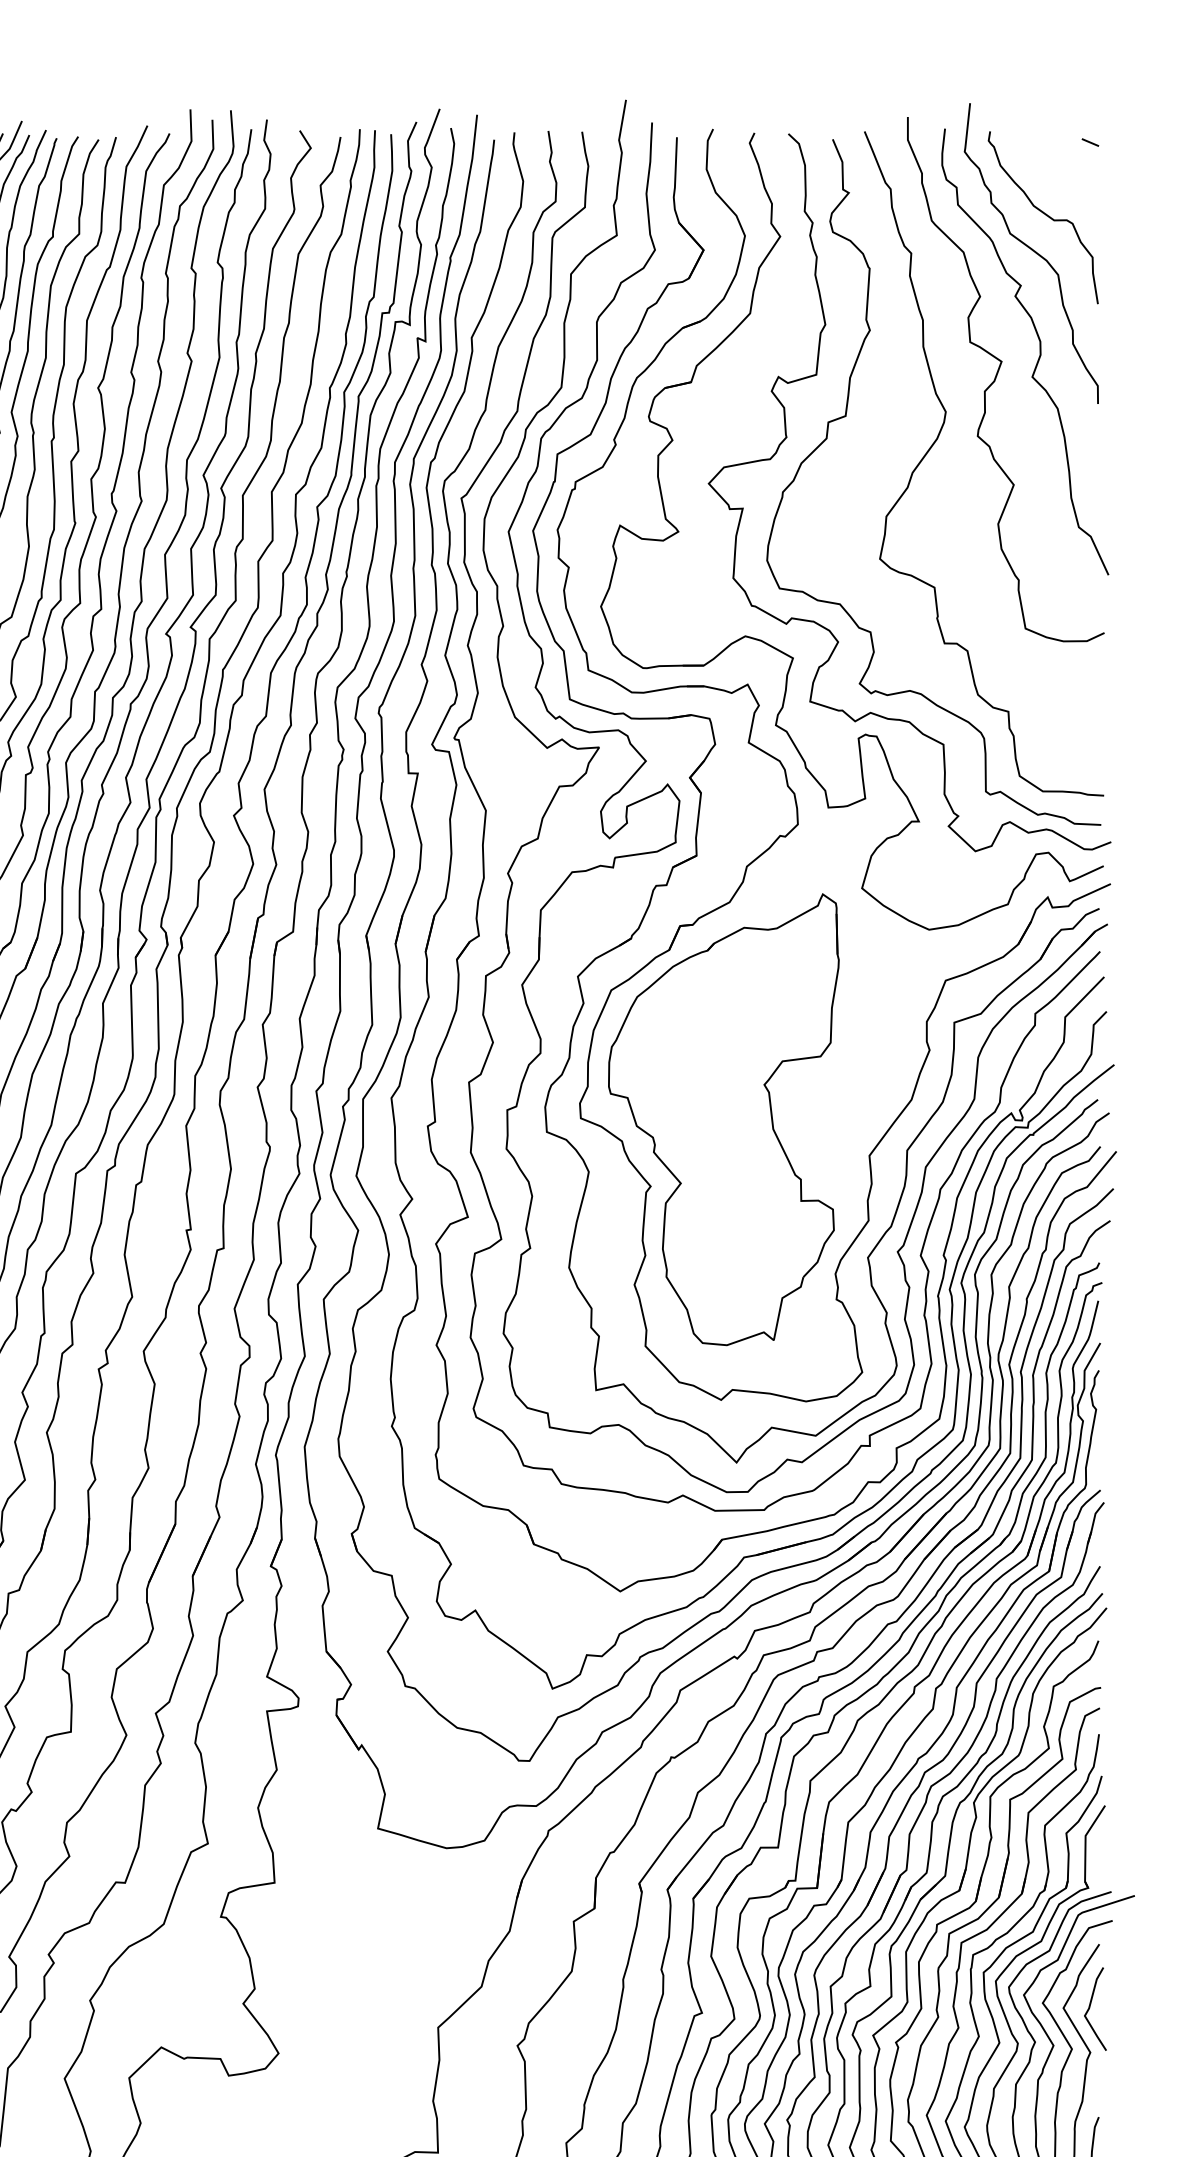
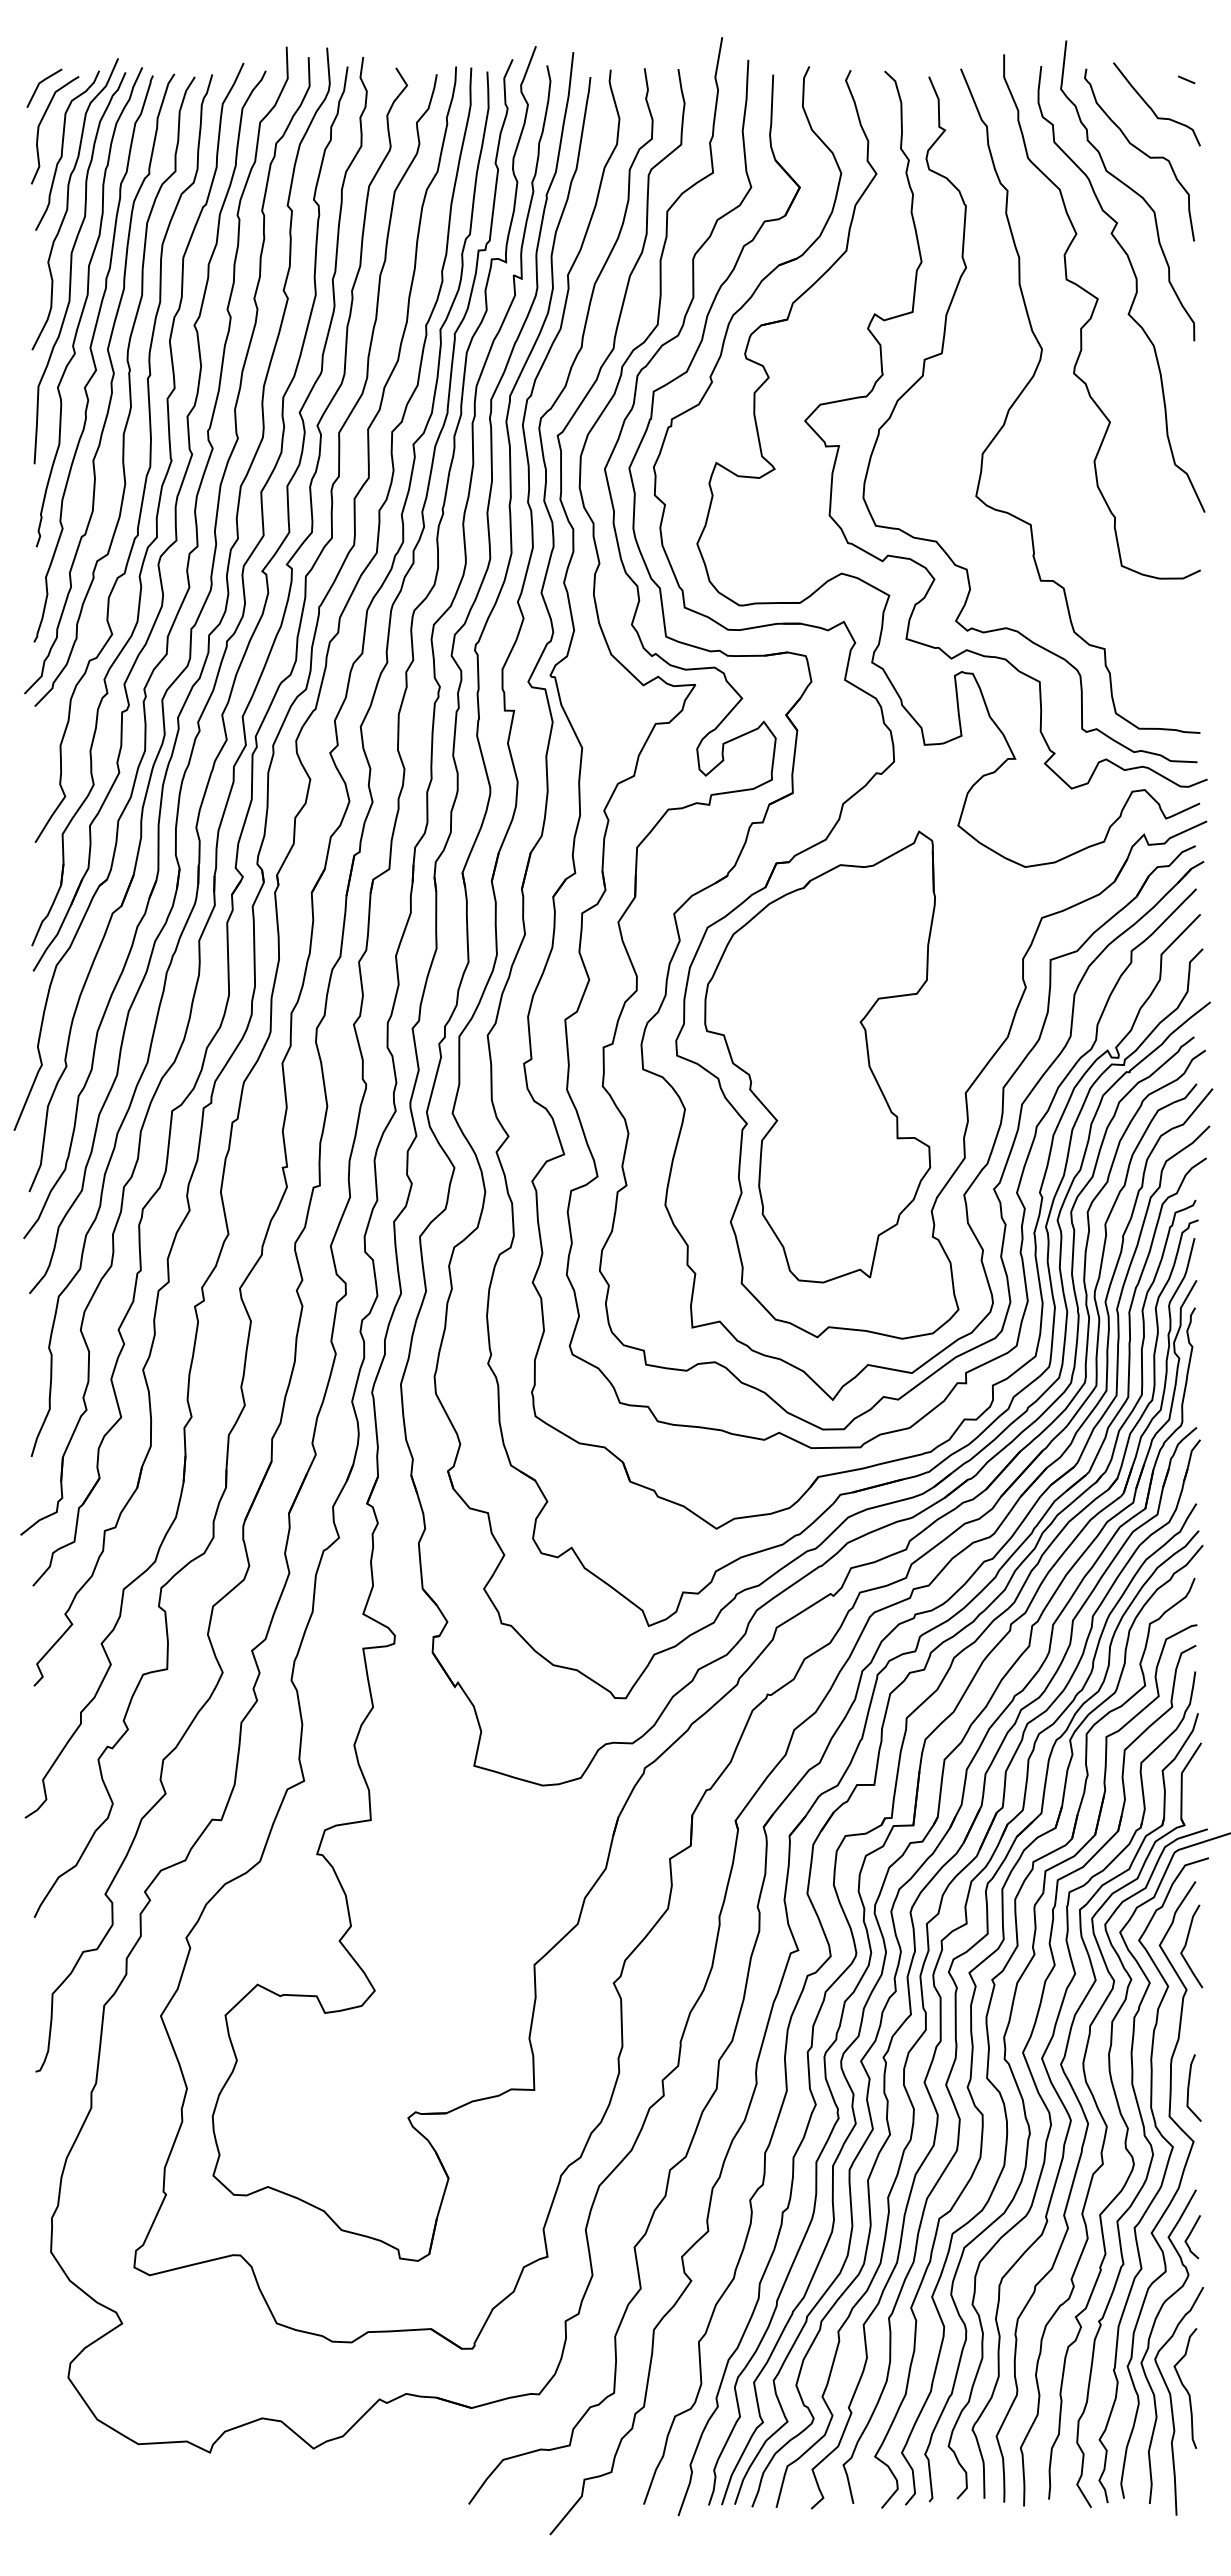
curve: (1056, 171) -> (1152, 108), added

